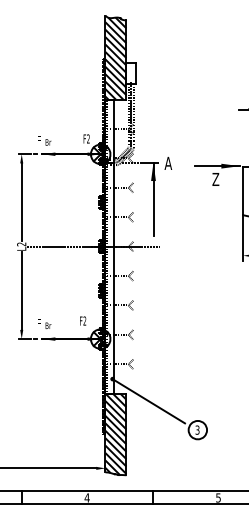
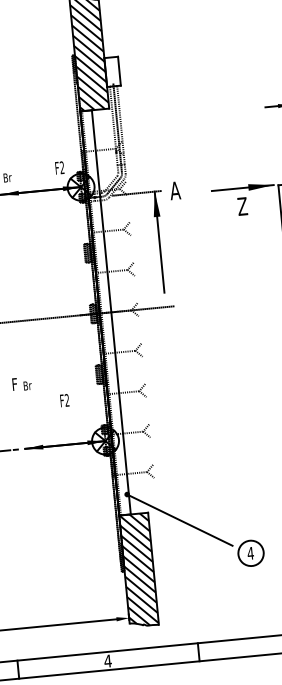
text: (83, 320) -> (65, 399), moved
text: (44, 323) -> (21, 383), moved
text: (197, 429) -> (250, 552), 3 -> 4

